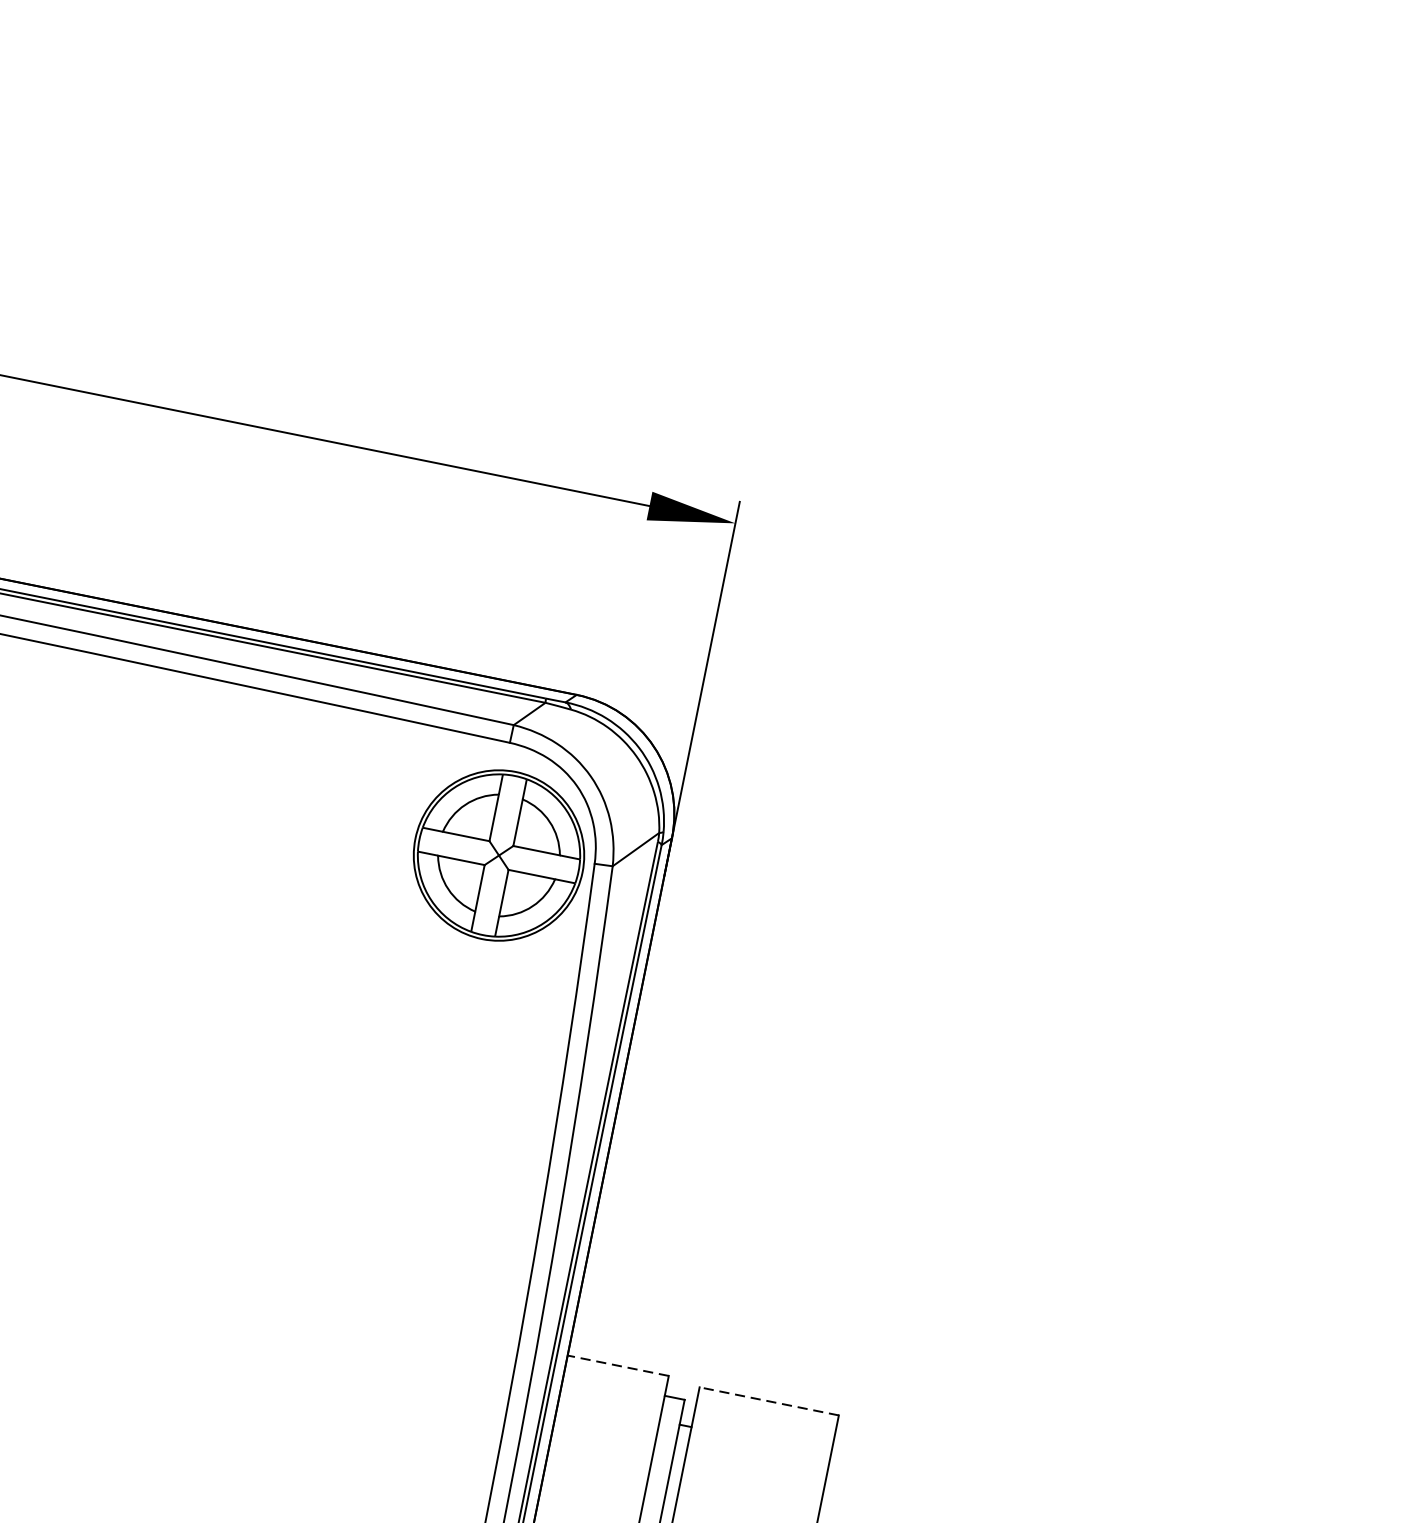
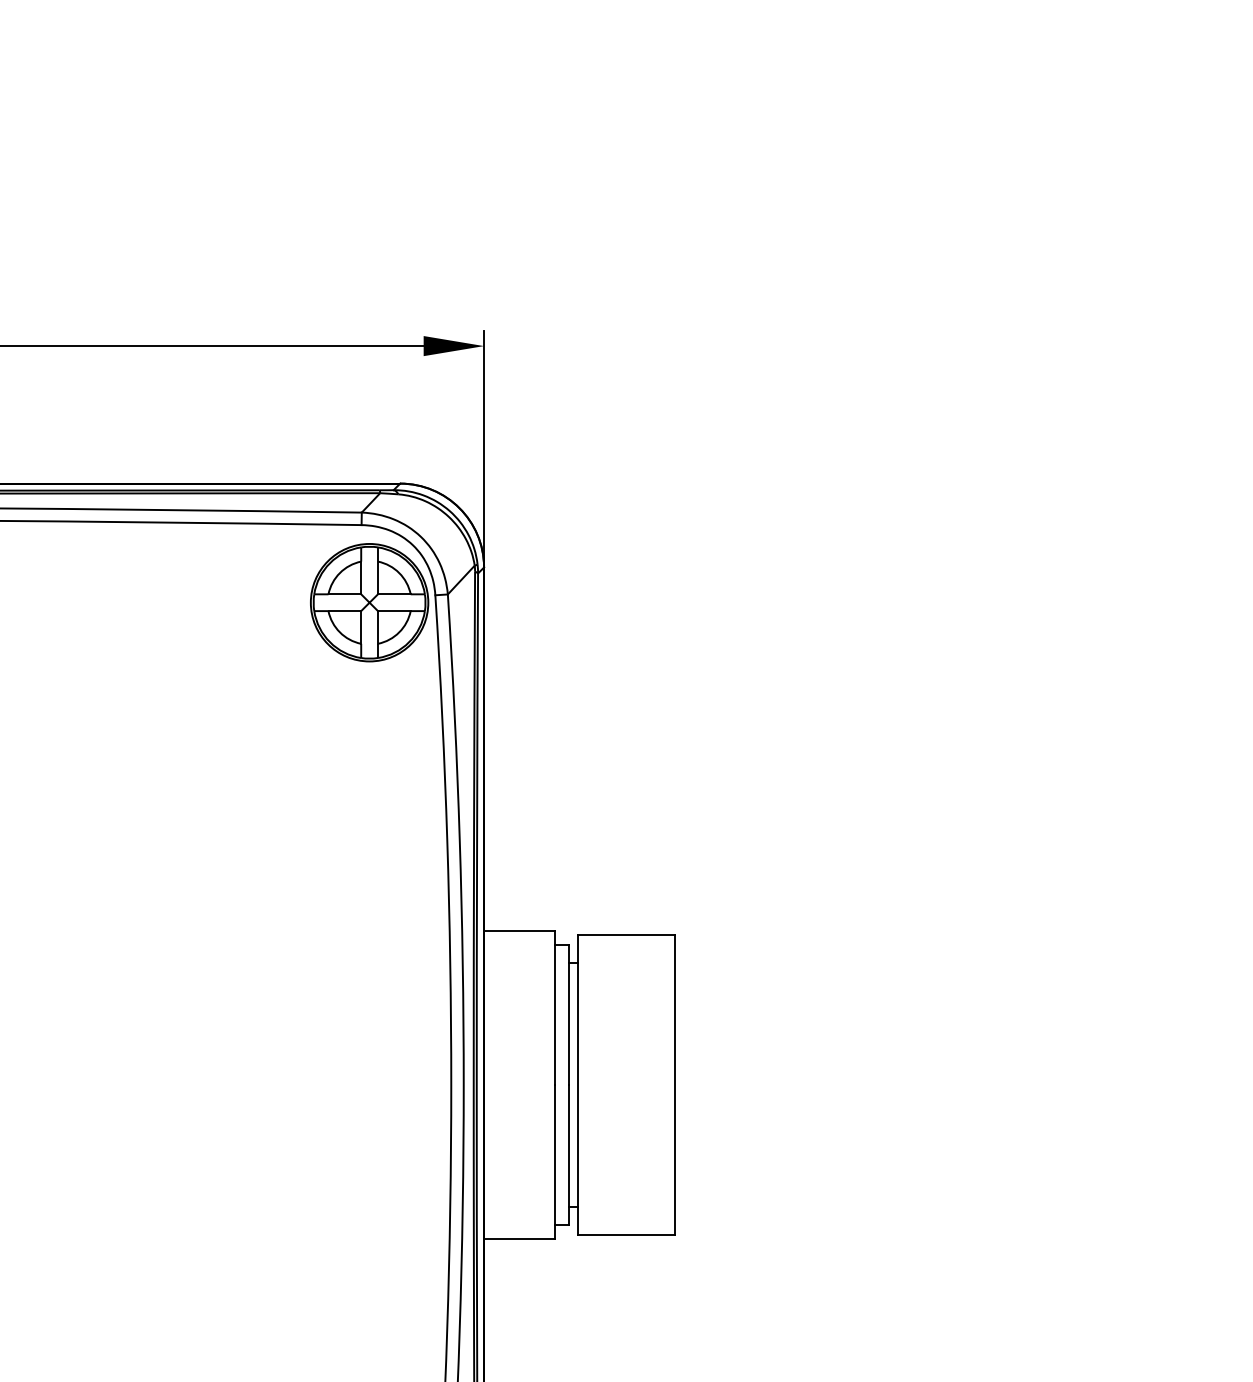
line: (617, 1366) -> (519, 931), dashed -> solid
line: (769, 1401) -> (626, 934), dashed -> solid

